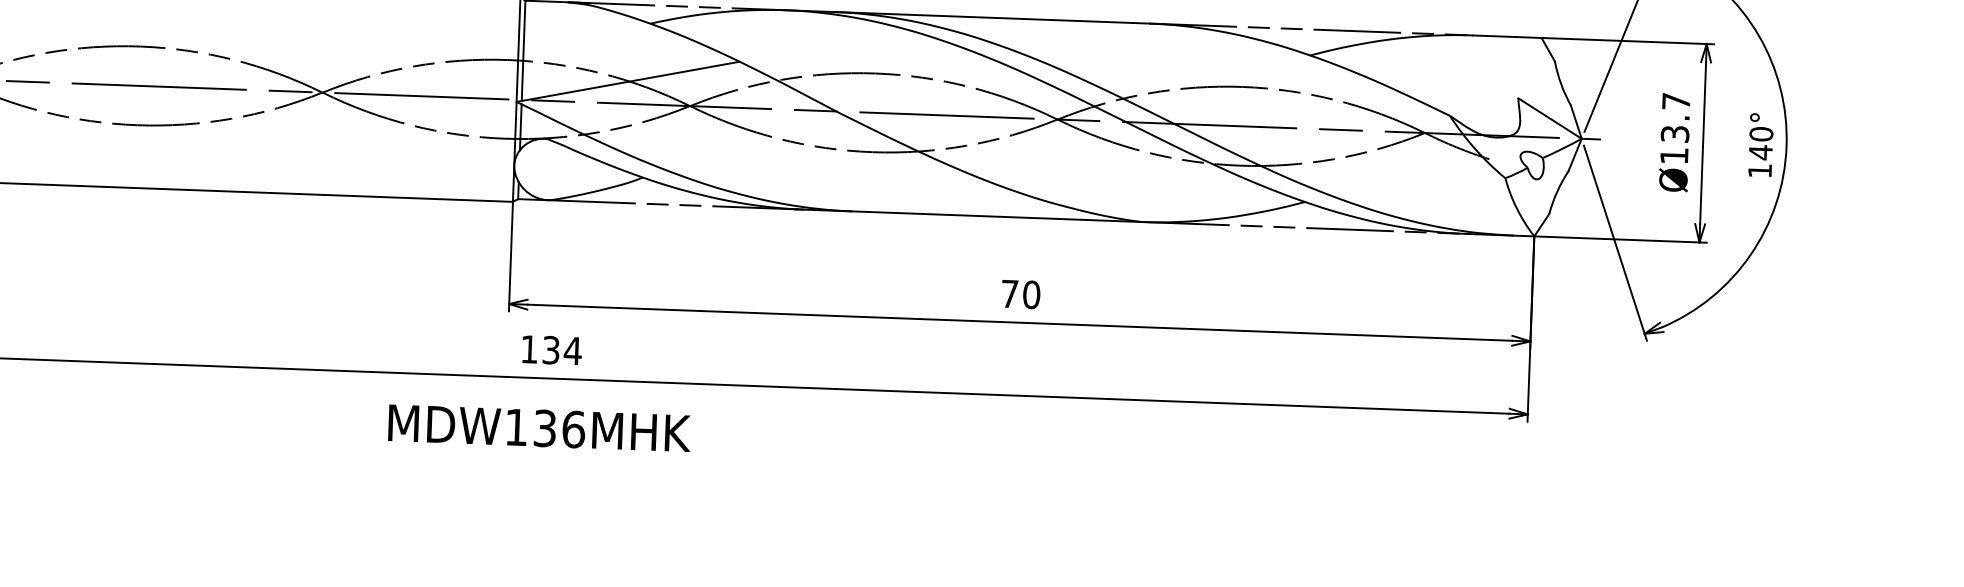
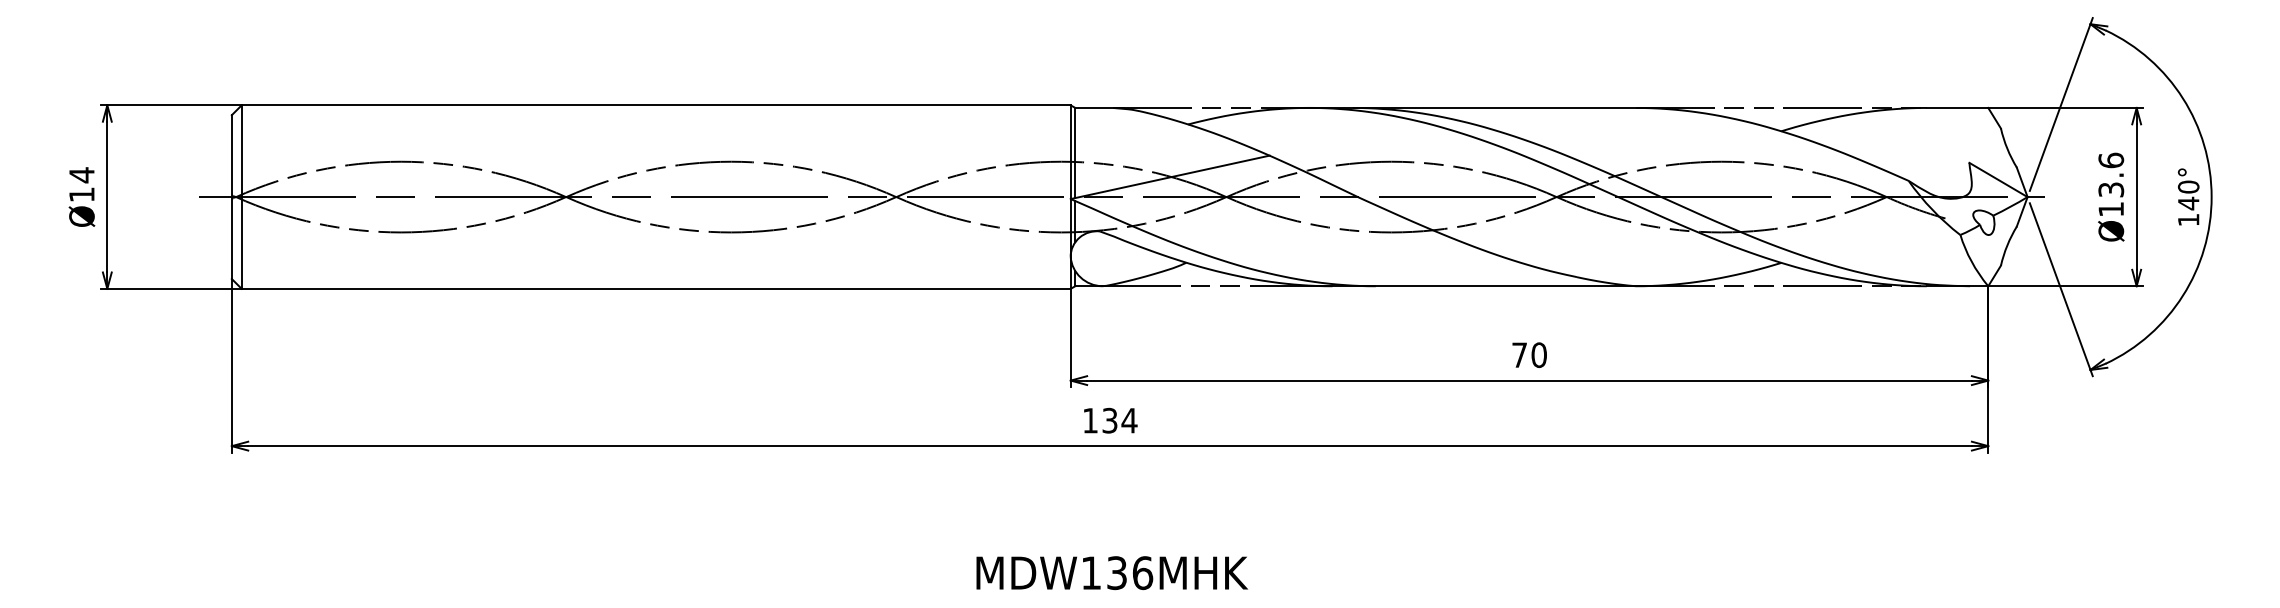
text: (1676, 101) -> (2111, 160), Ø13.7 -> Ø13.6
text: (538, 428) -> (1111, 573), moved

